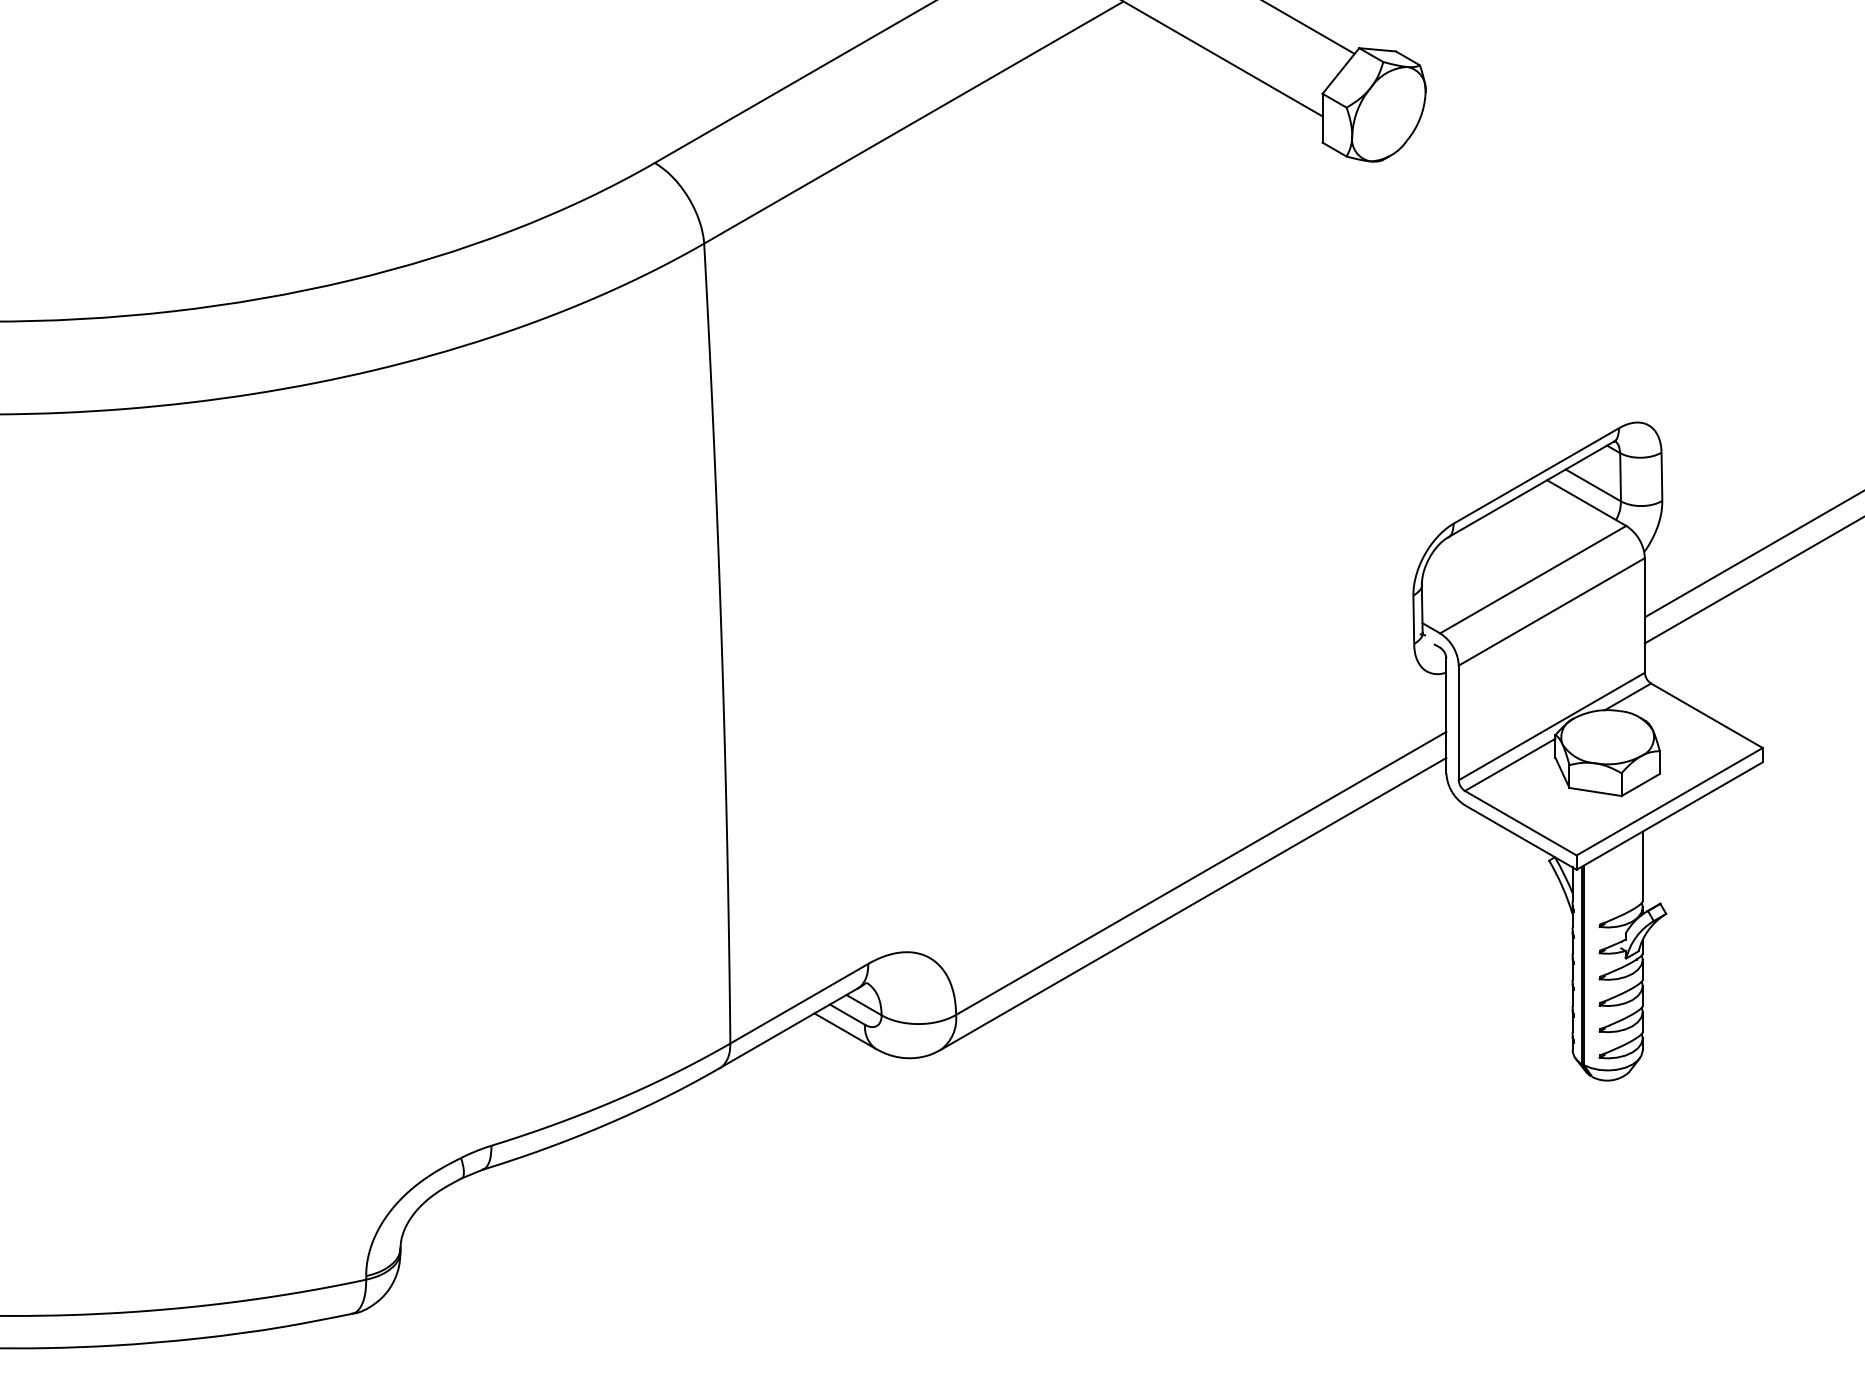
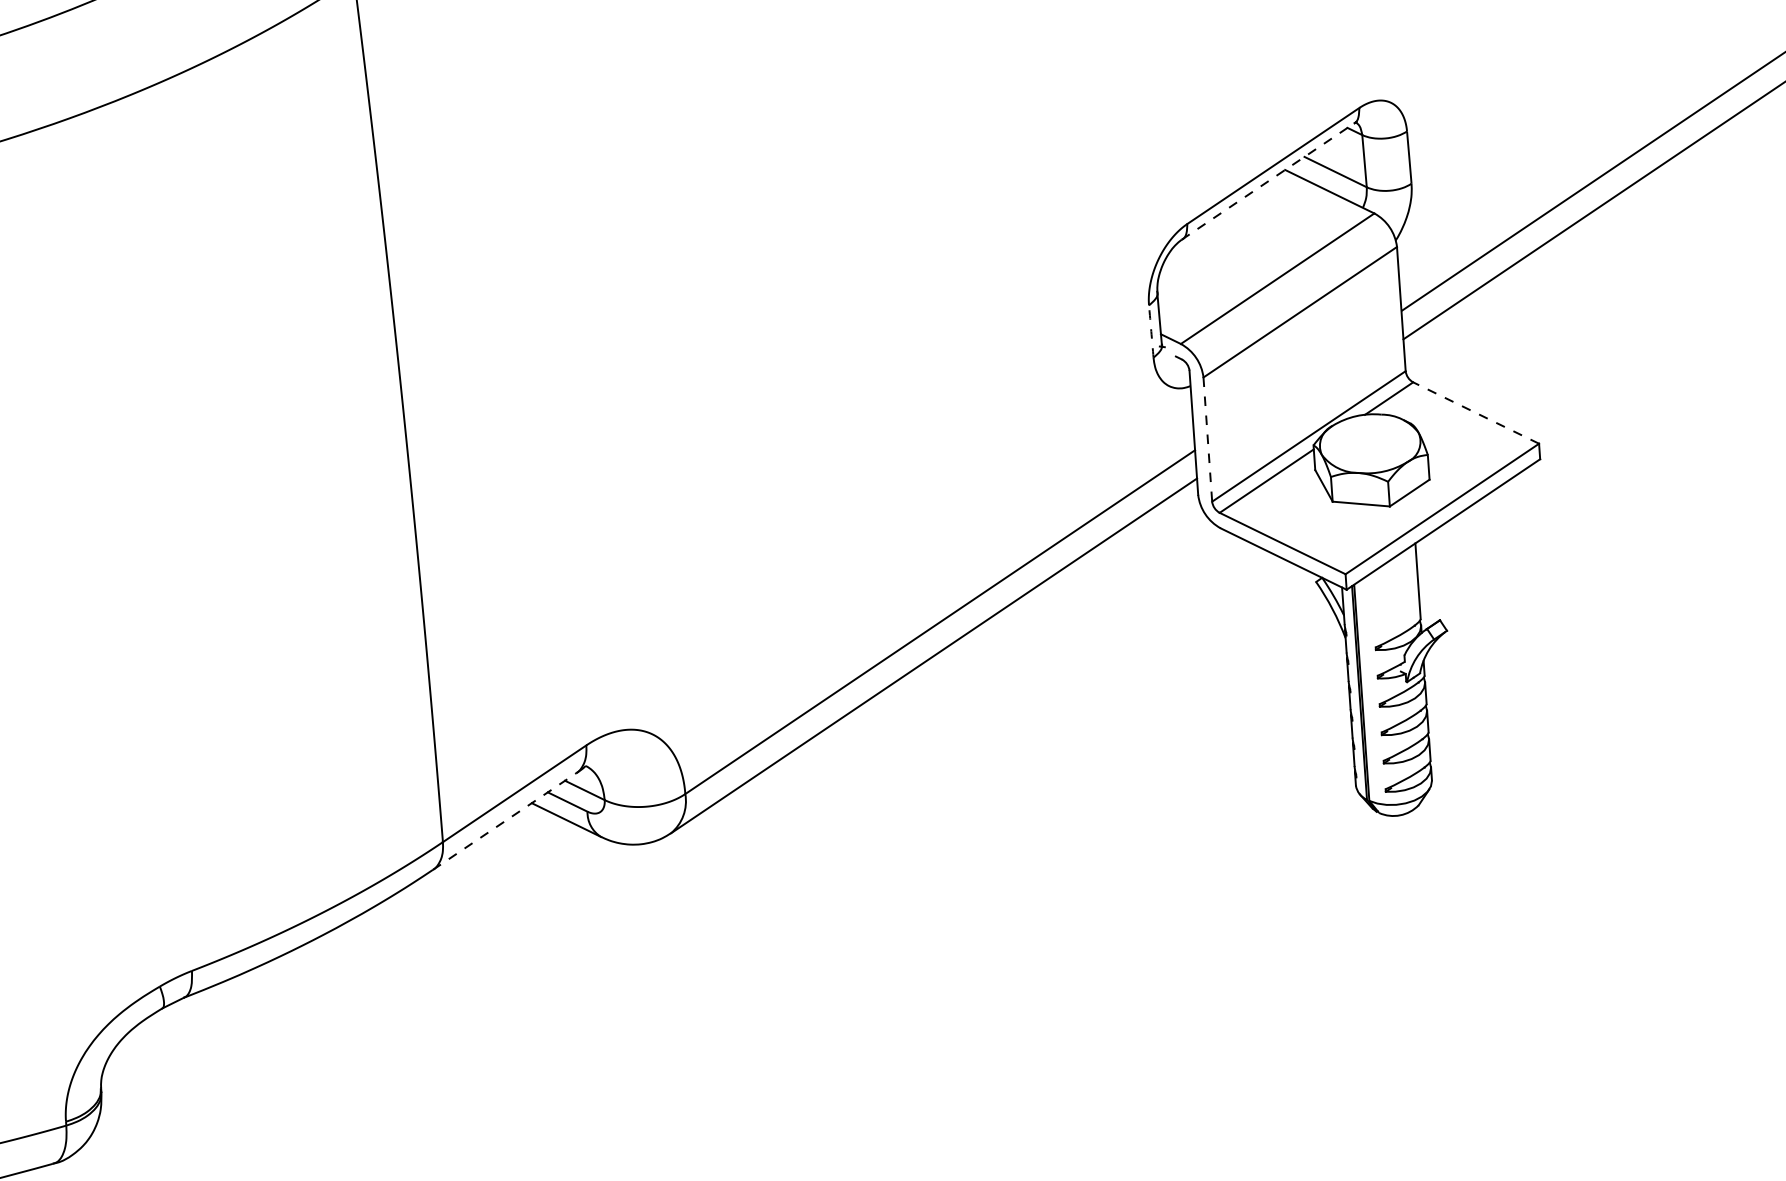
line: (1530, 489) -> (1267, 181), solid -> dashed
arc: (1413, 620) -> (1151, 332), solid -> dashed
line: (1706, 715) -> (1475, 412), solid -> dashed
line: (1458, 723) -> (1207, 440), solid -> dashed
line: (788, 1028) -> (504, 821), solid -> dashed

